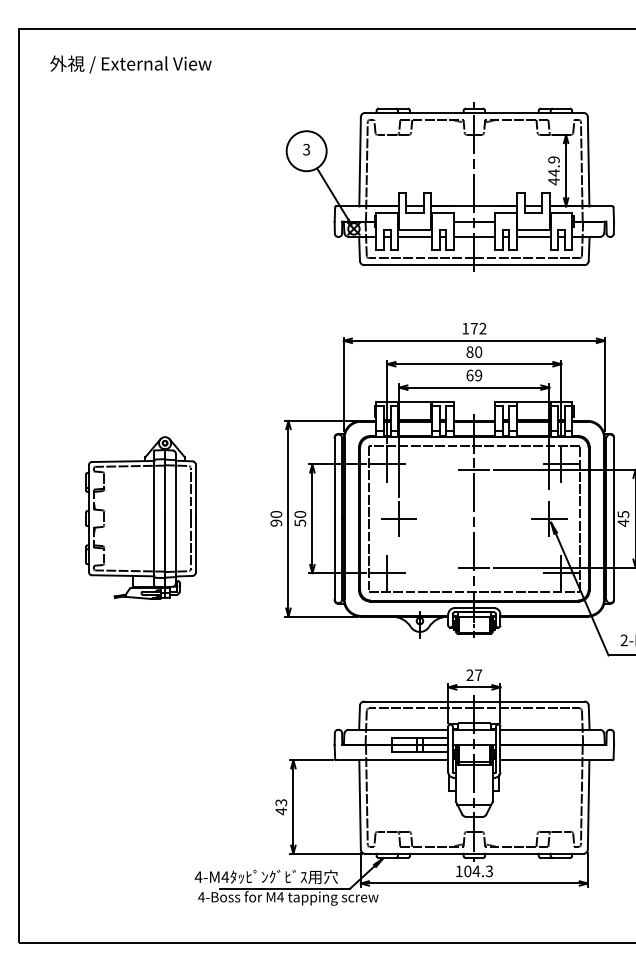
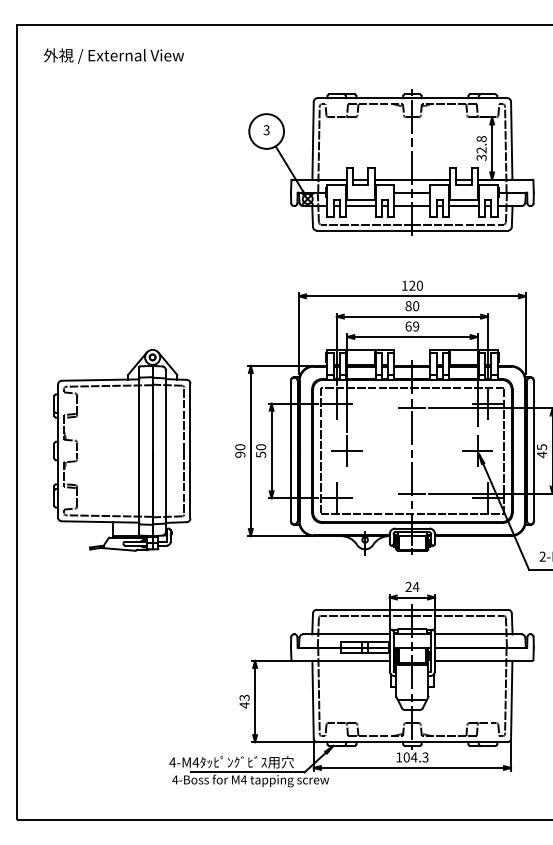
text: (553, 170) -> (481, 148), 44.9 -> 32.8
text: (477, 328) -> (415, 285), 172 -> 120
part: (140, 518) -> (122, 450), size x1.43
text: (477, 674) -> (415, 586), 27 -> 24

